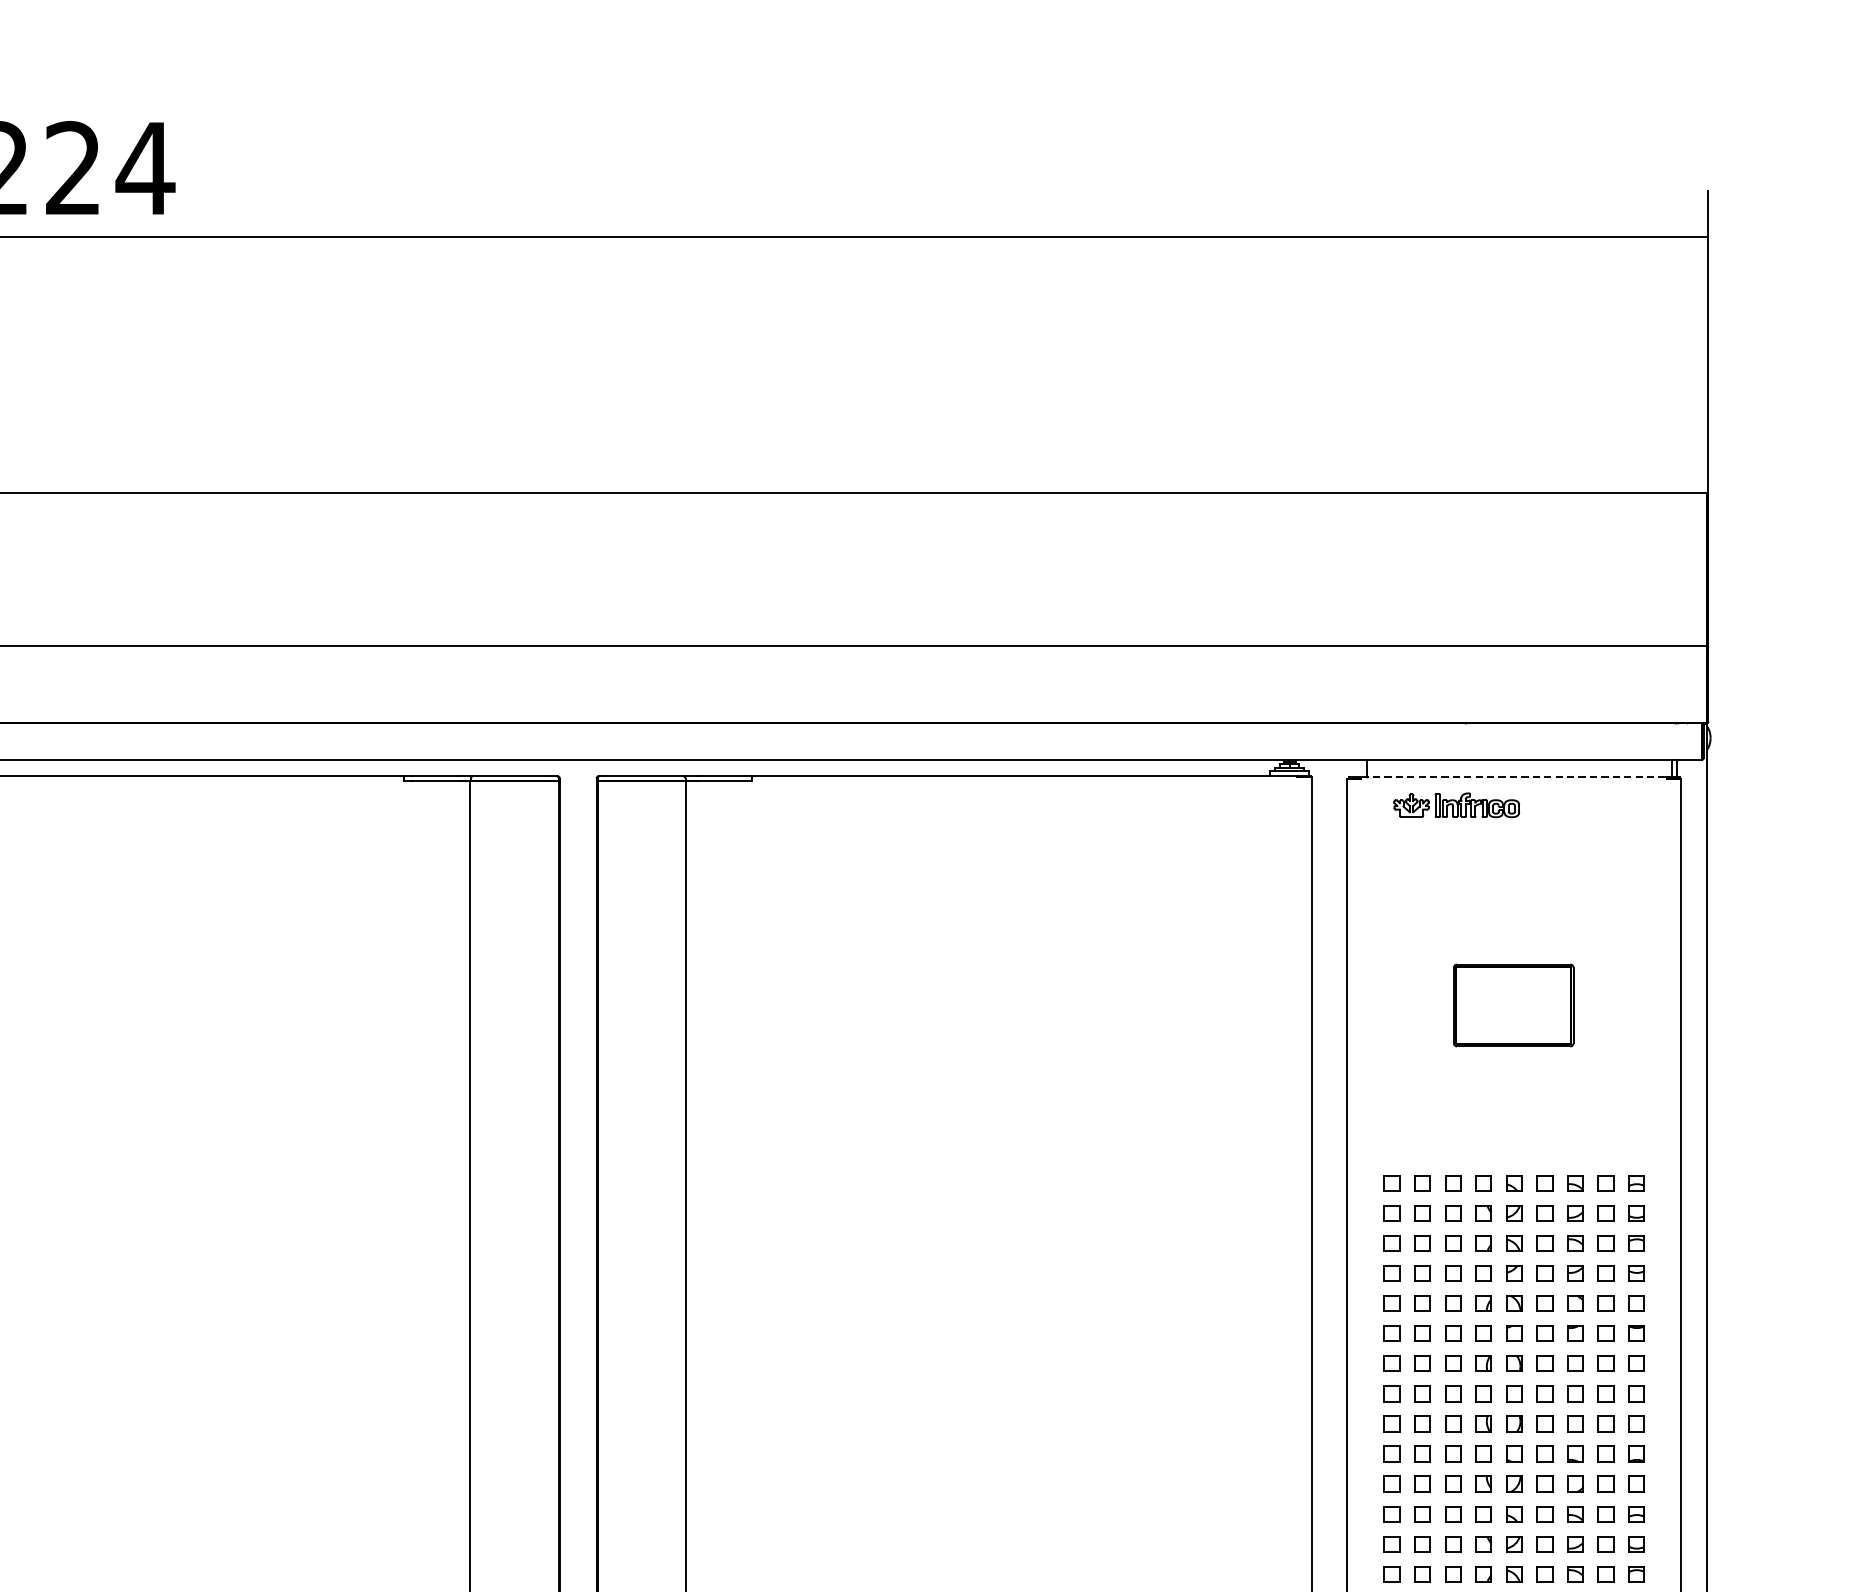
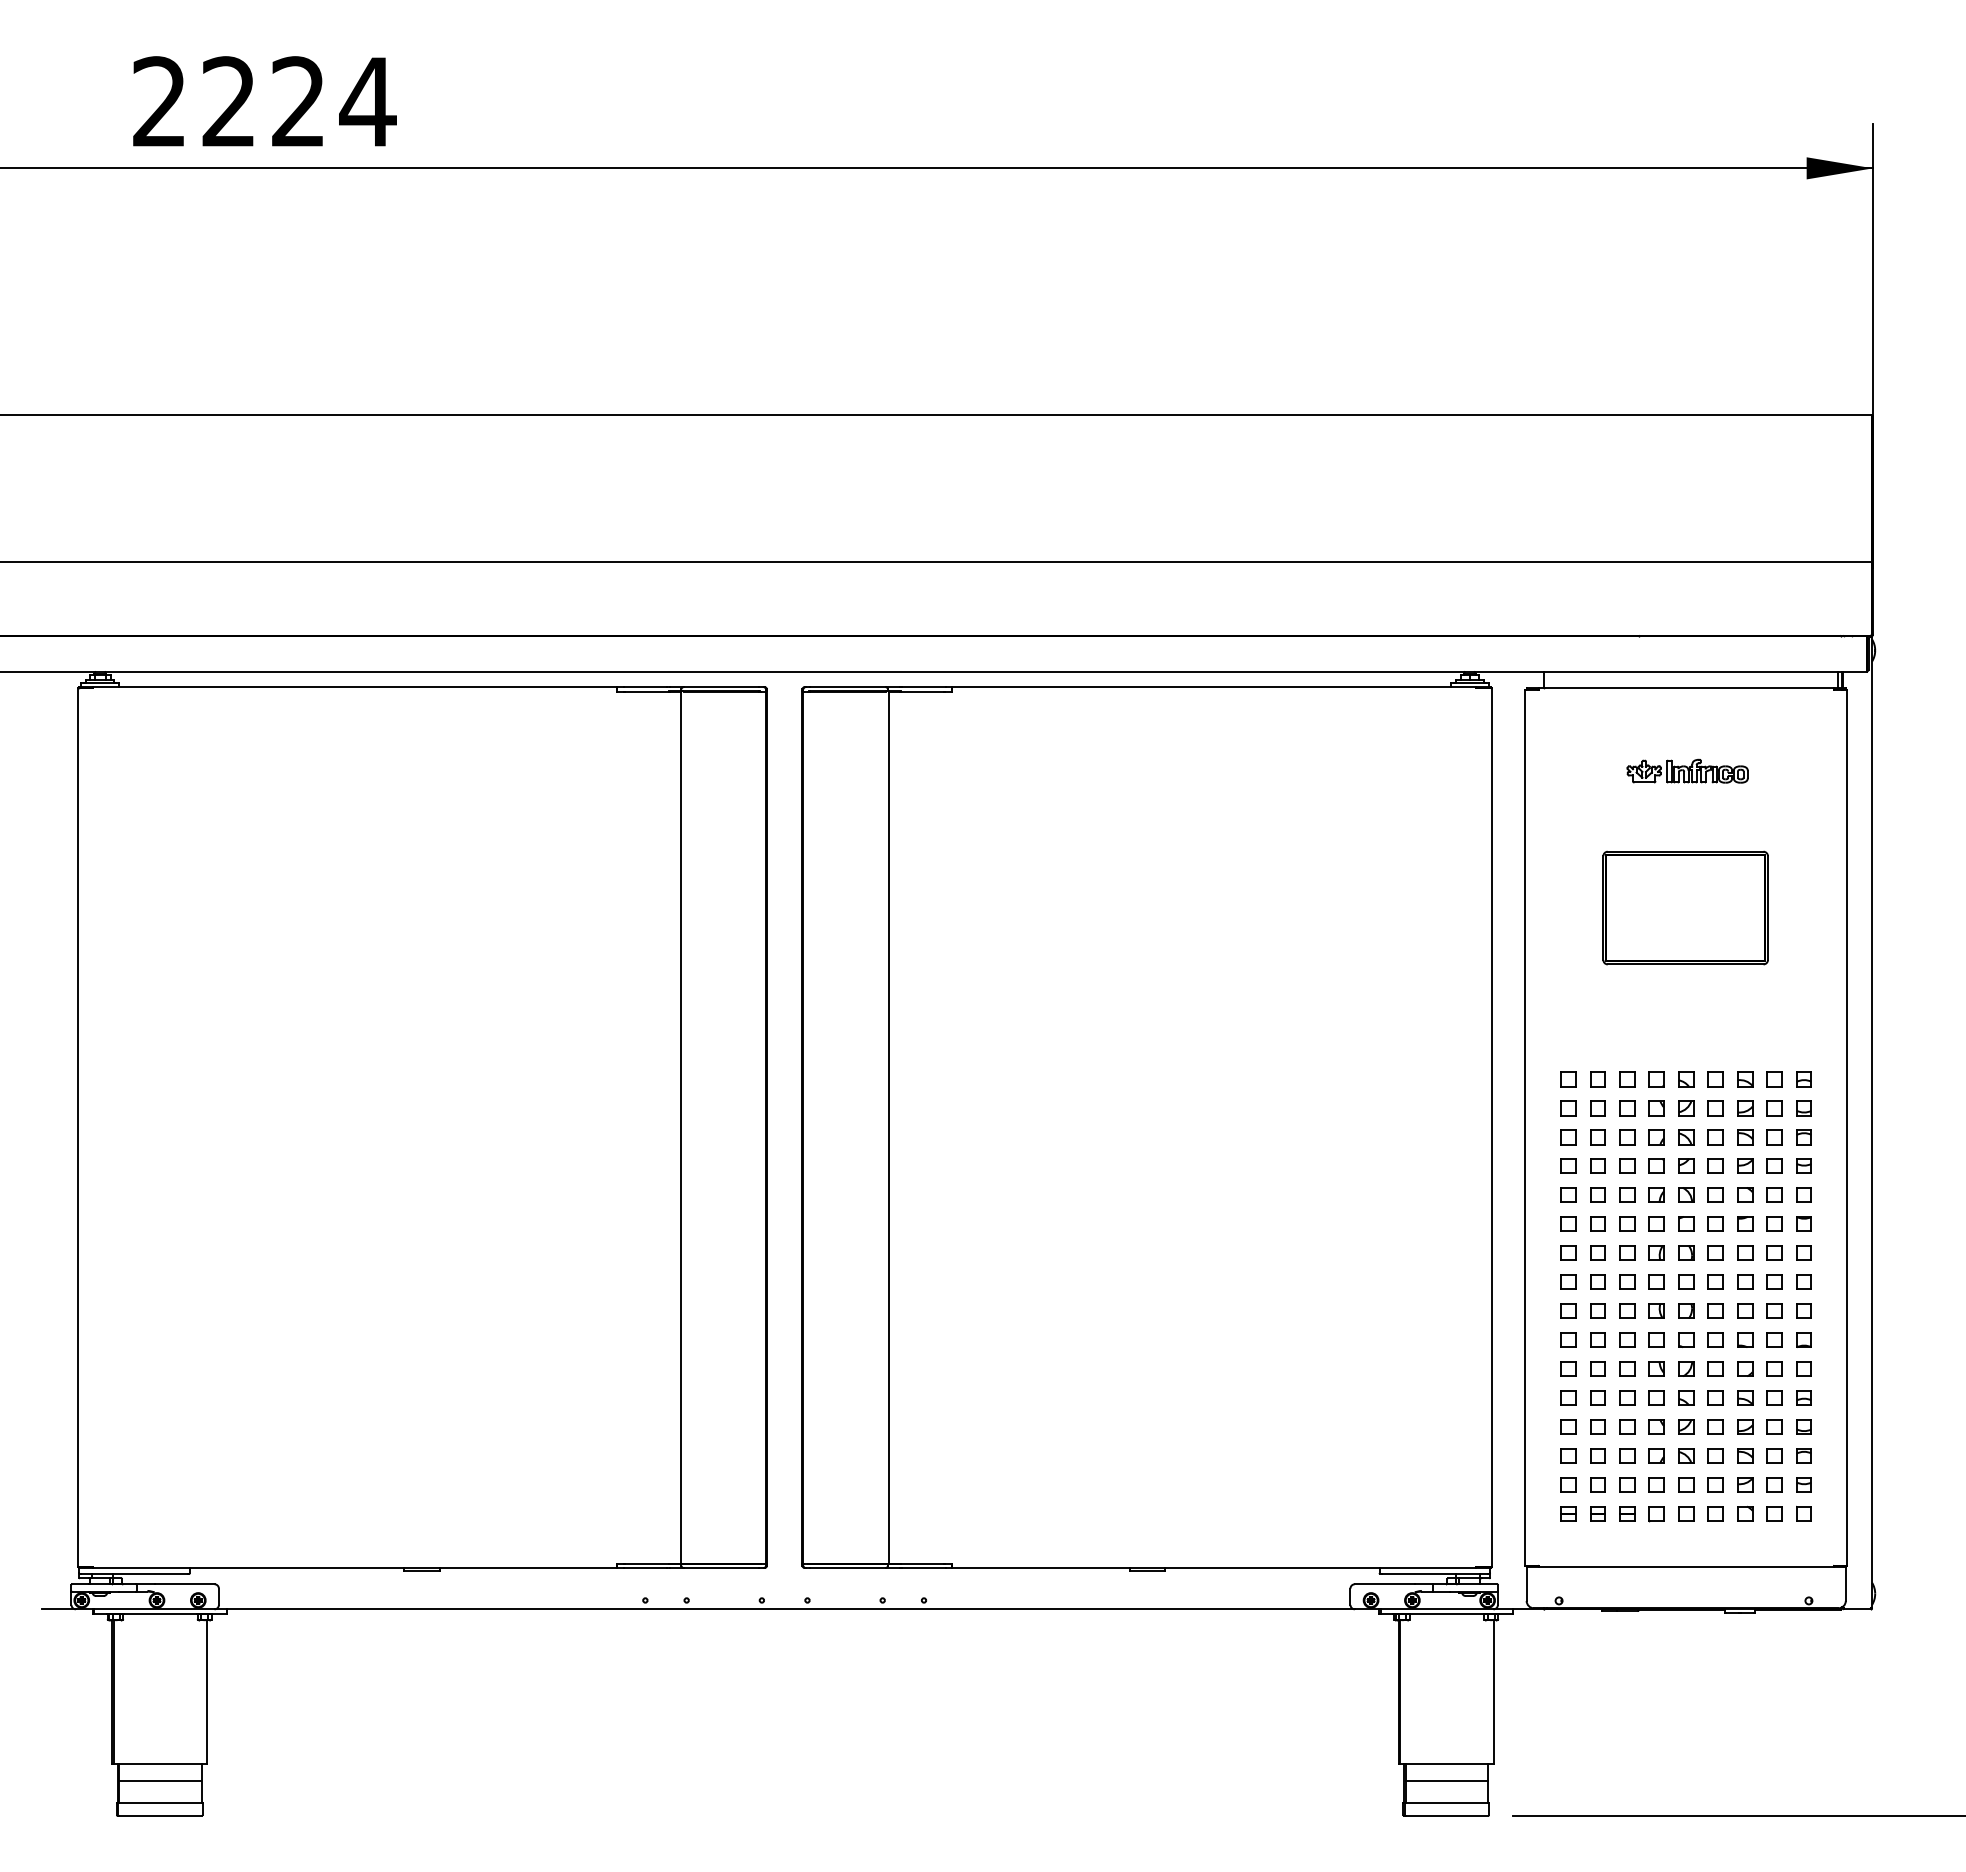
fill: (1673, 237) -> (1839, 168), added
line: (1514, 777) -> (1686, 688), dashed -> solid
part: (1456, 804) -> (1687, 770), moved
part: (1513, 1004) -> (1685, 907), size x1.43

